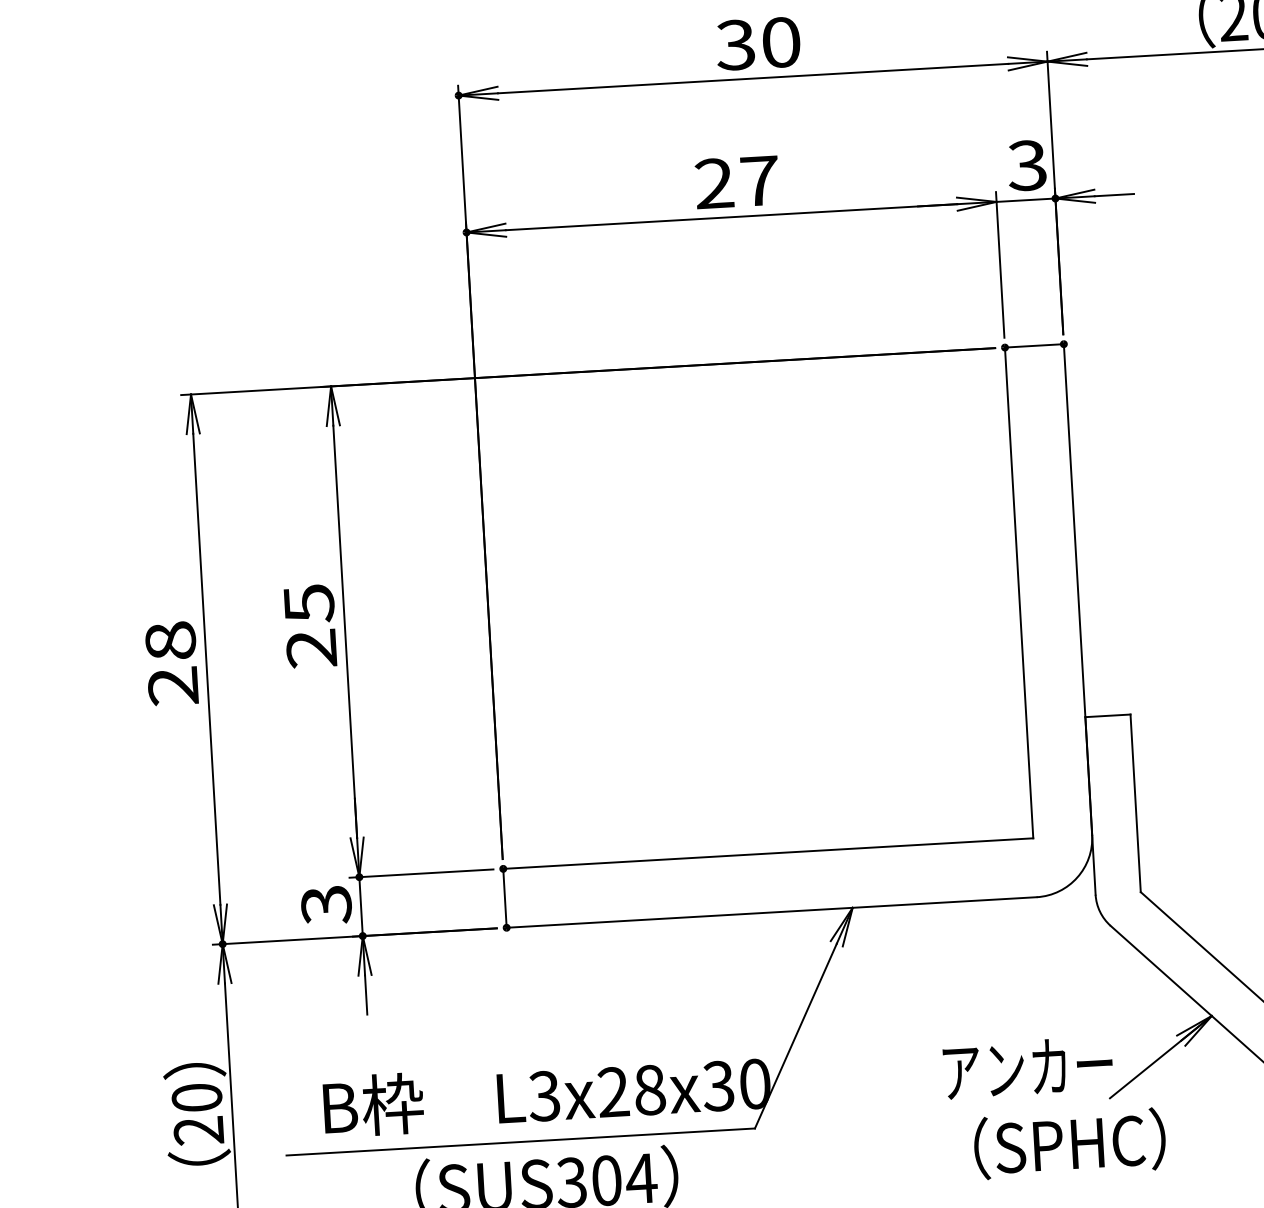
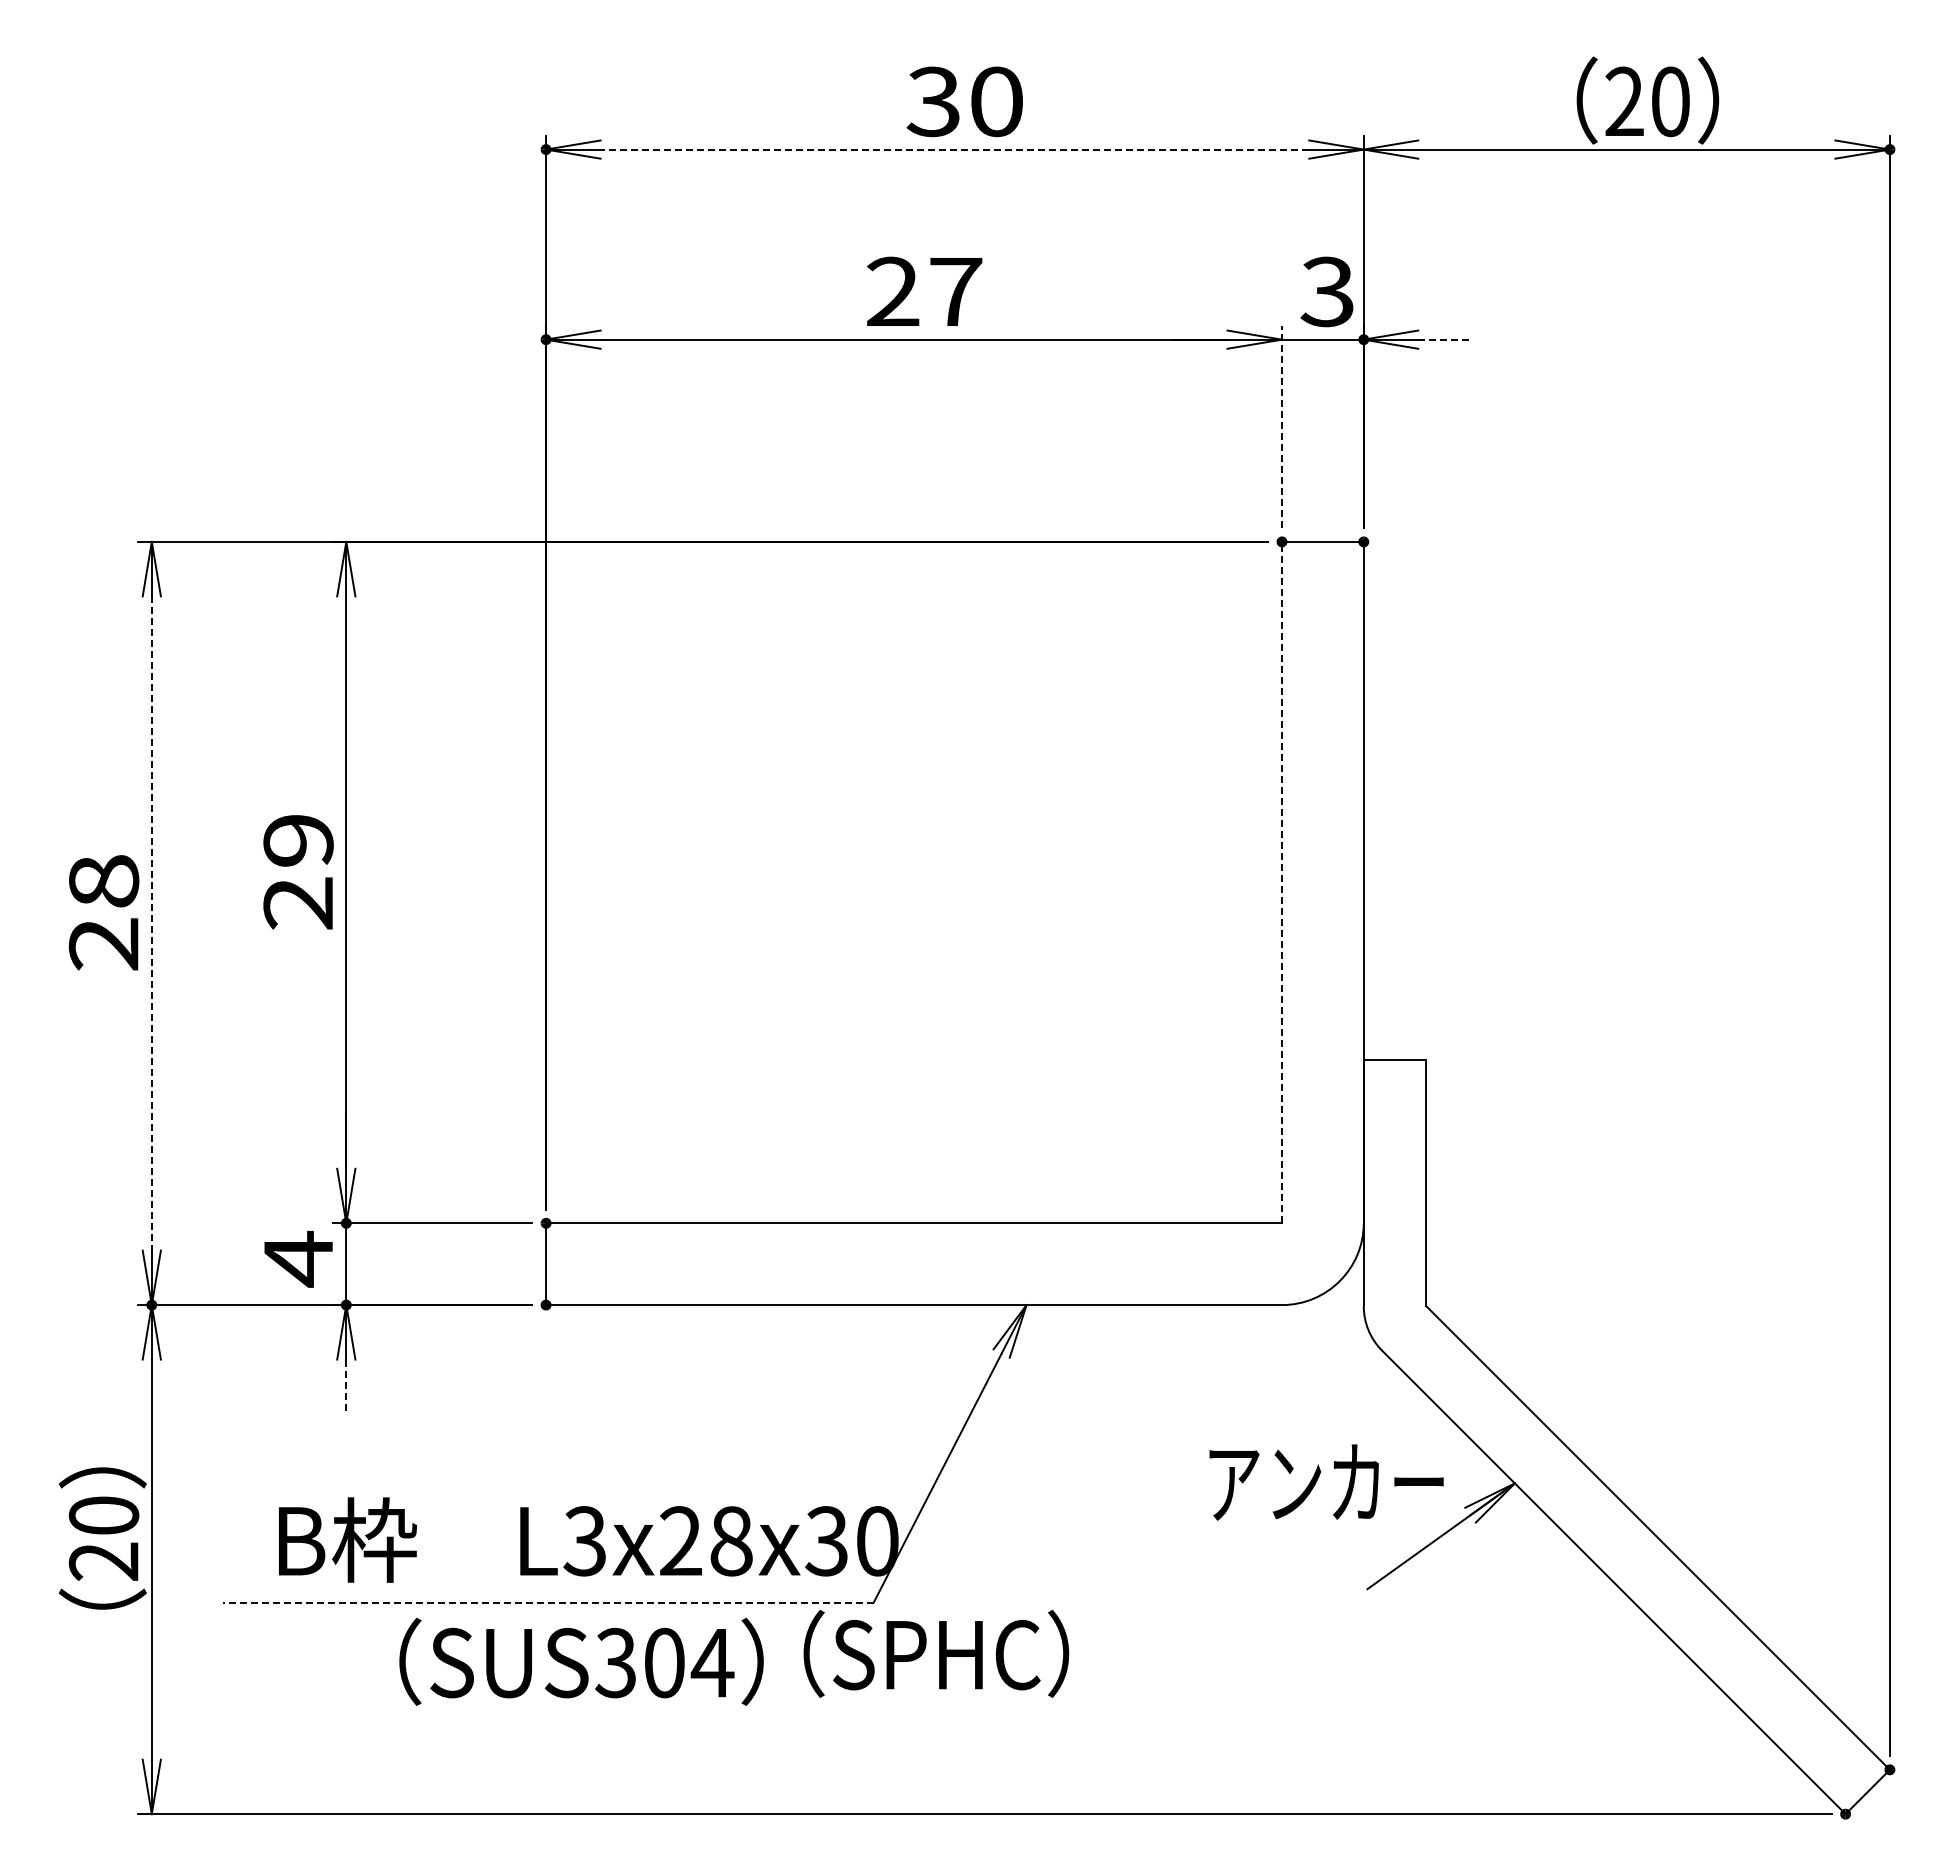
line: (752, 78) -> (954, 149), solid -> dashed
line: (1115, 194) -> (1446, 339), solid -> dashed
line: (1000, 264) -> (1282, 426), solid -> dashed
line: (1019, 592) -> (1282, 882), solid -> dashed
text: (309, 604) -> (298, 841), 25 -> 29
line: (206, 670) -> (151, 924), solid -> dashed
text: (326, 904) -> (298, 1258), 3 -> 4
line: (366, 995) -> (346, 1387), solid -> dashed
text: (1028, 1067) -> (1326, 1482), moved
line: (520, 1141) -> (548, 1602), solid -> dashed
text: (1070, 1143) -> (936, 1653), moved

